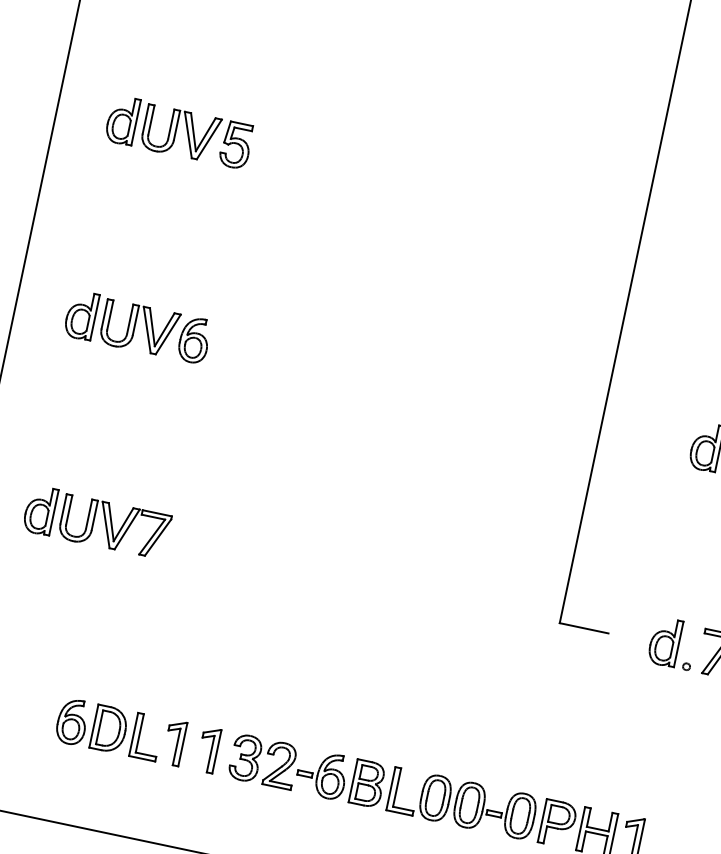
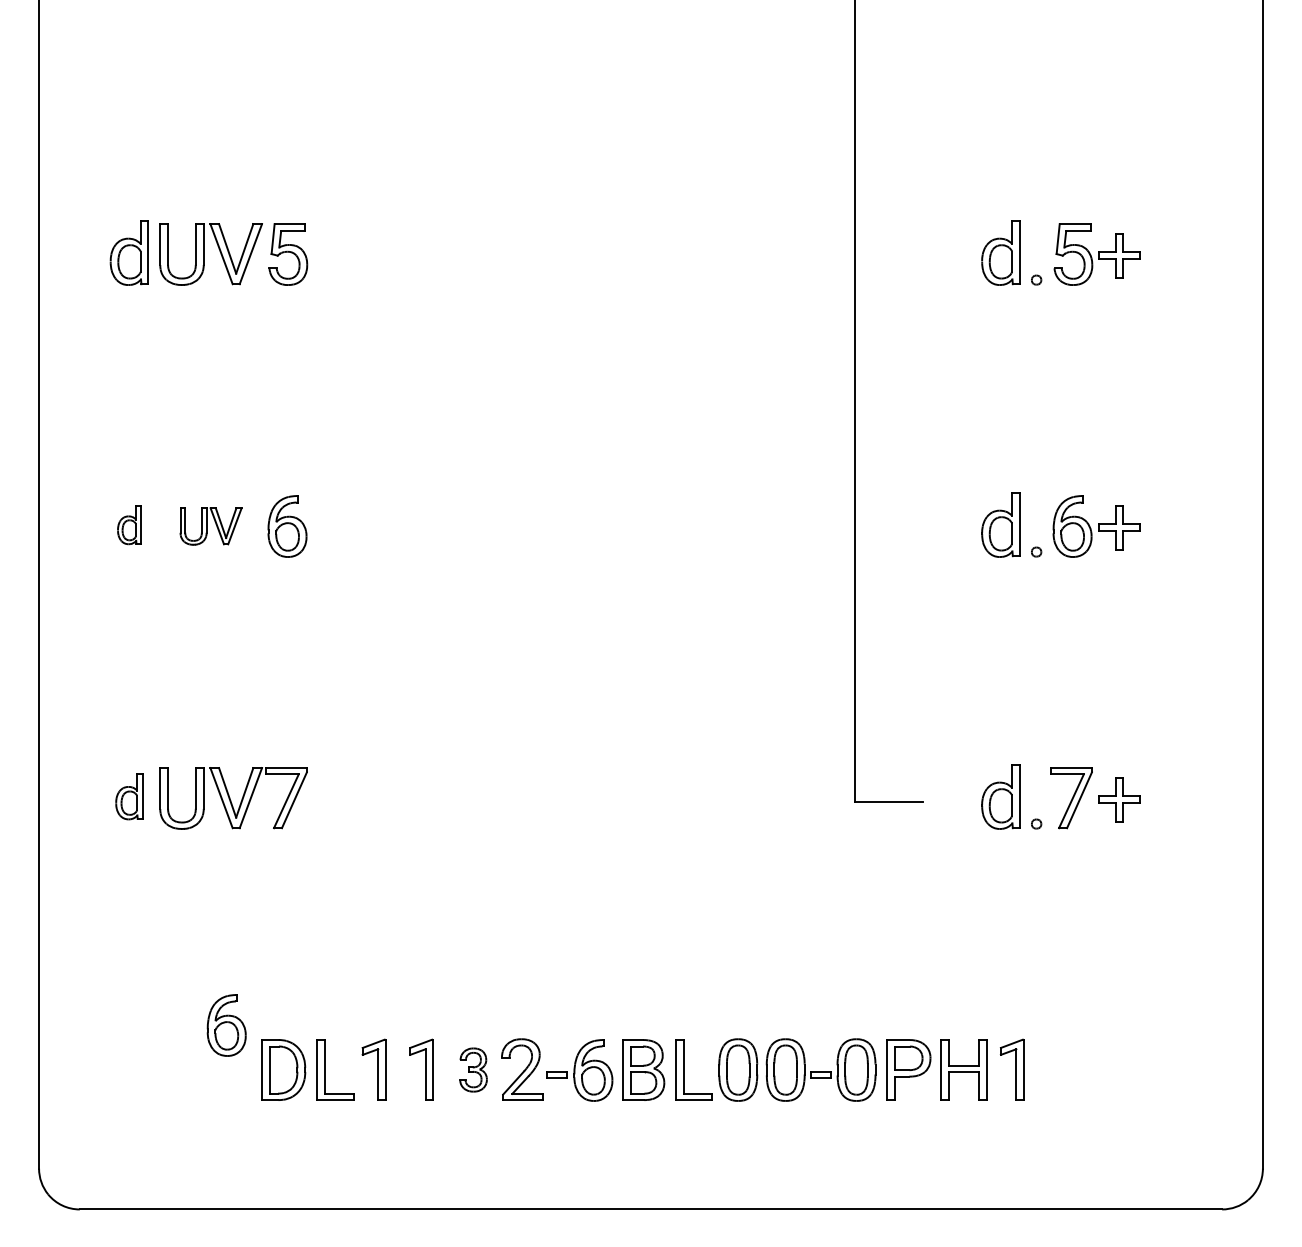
part: (80, 314) -> (128, 524), size x0.6
part: (139, 328) -> (210, 526), size x0.6
part: (39, 509) -> (128, 796), size x0.7
part: (72, 721) -> (226, 1025), moved
part: (245, 757) -> (473, 1069), size x0.7

